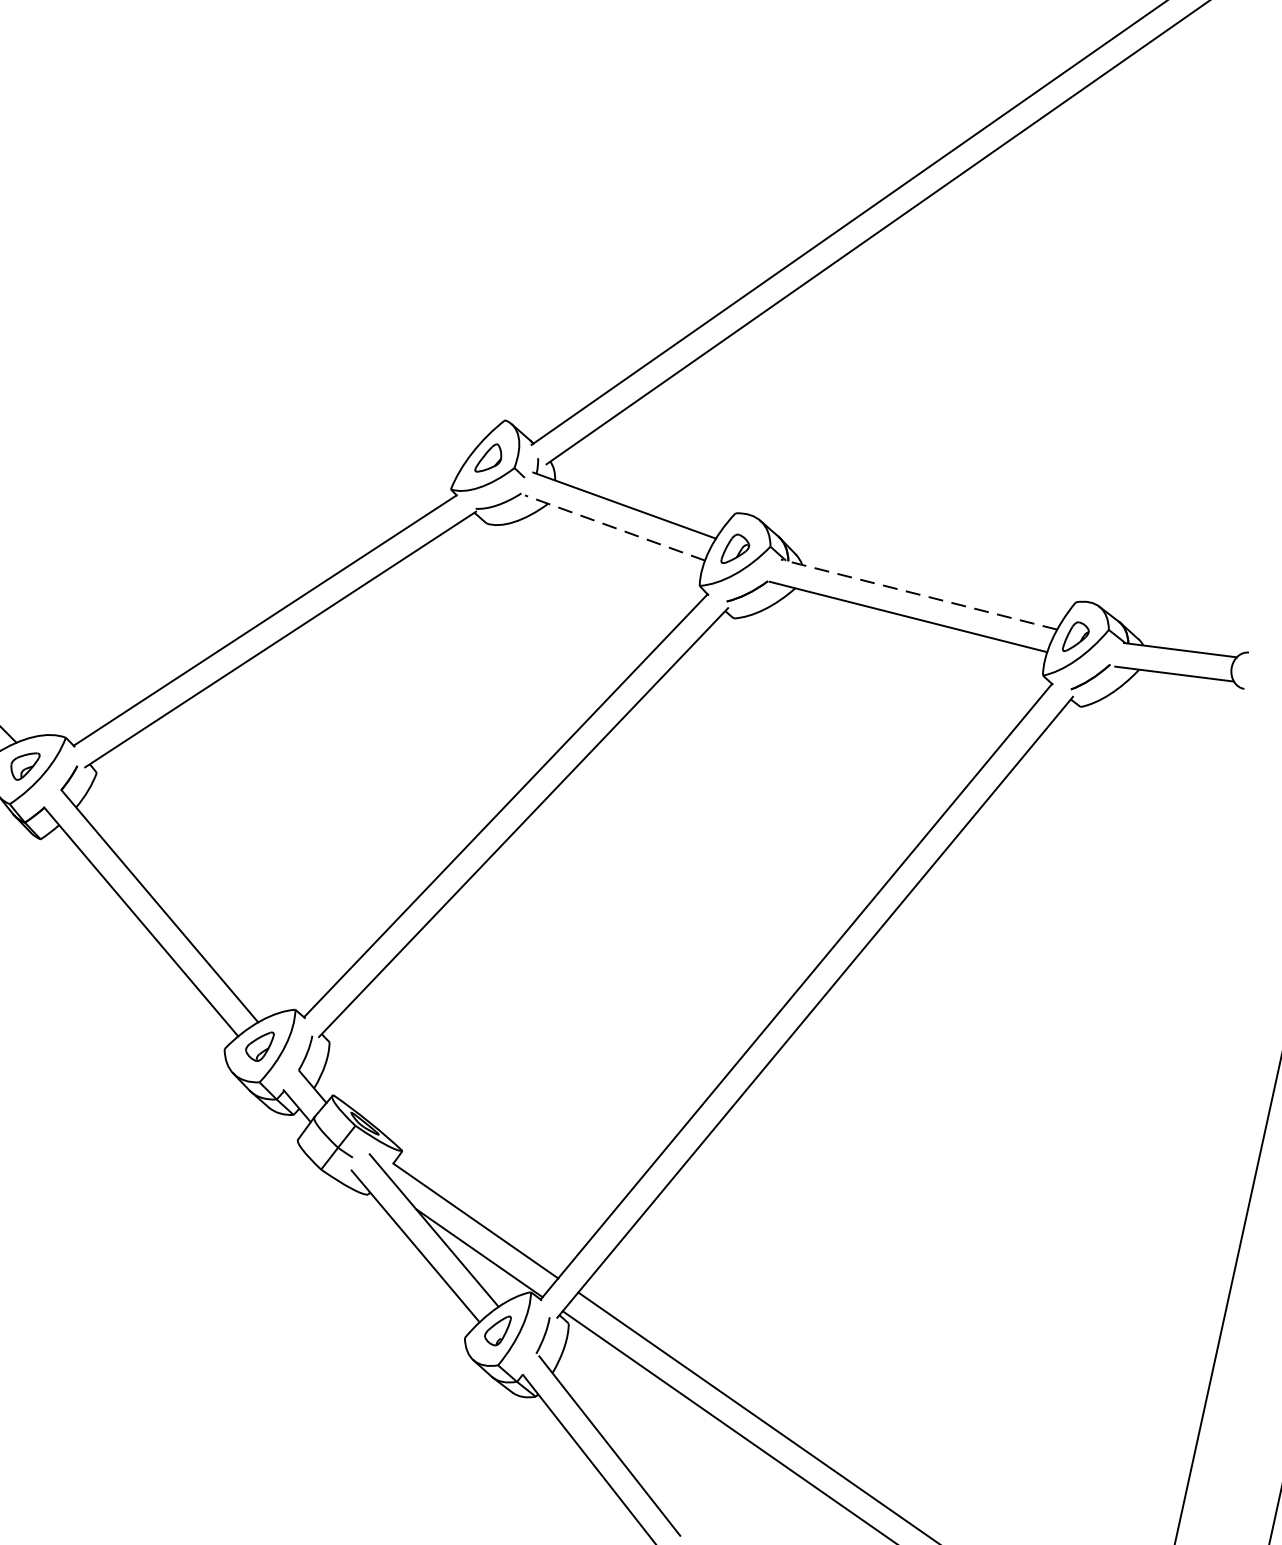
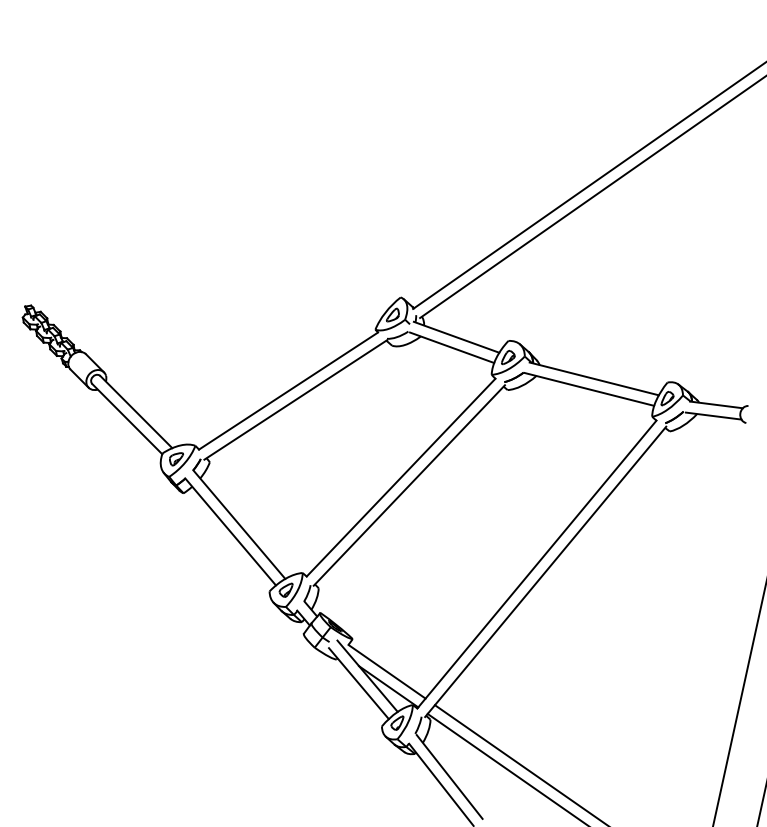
line: (615, 527) -> (452, 347), dashed -> solid
line: (919, 593) -> (594, 378), dashed -> solid

